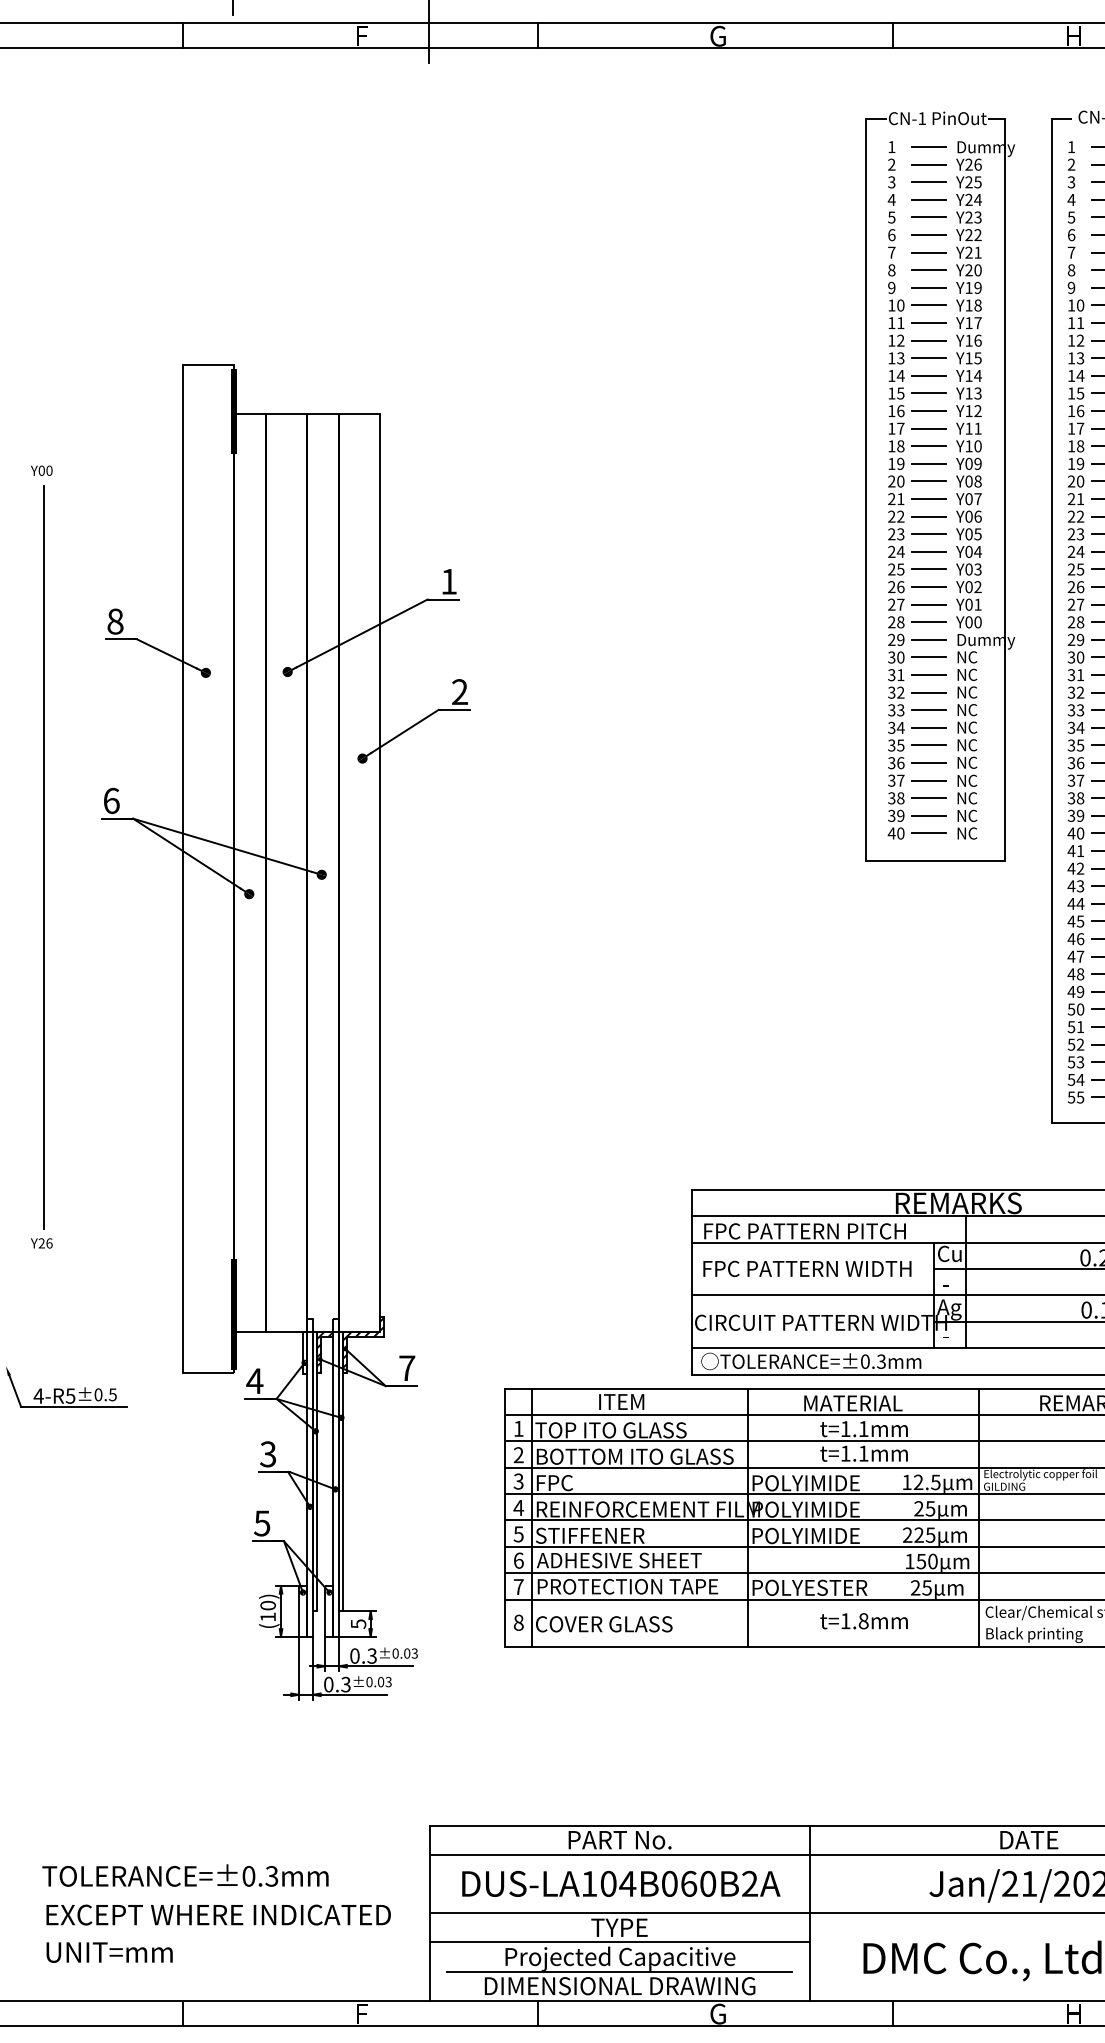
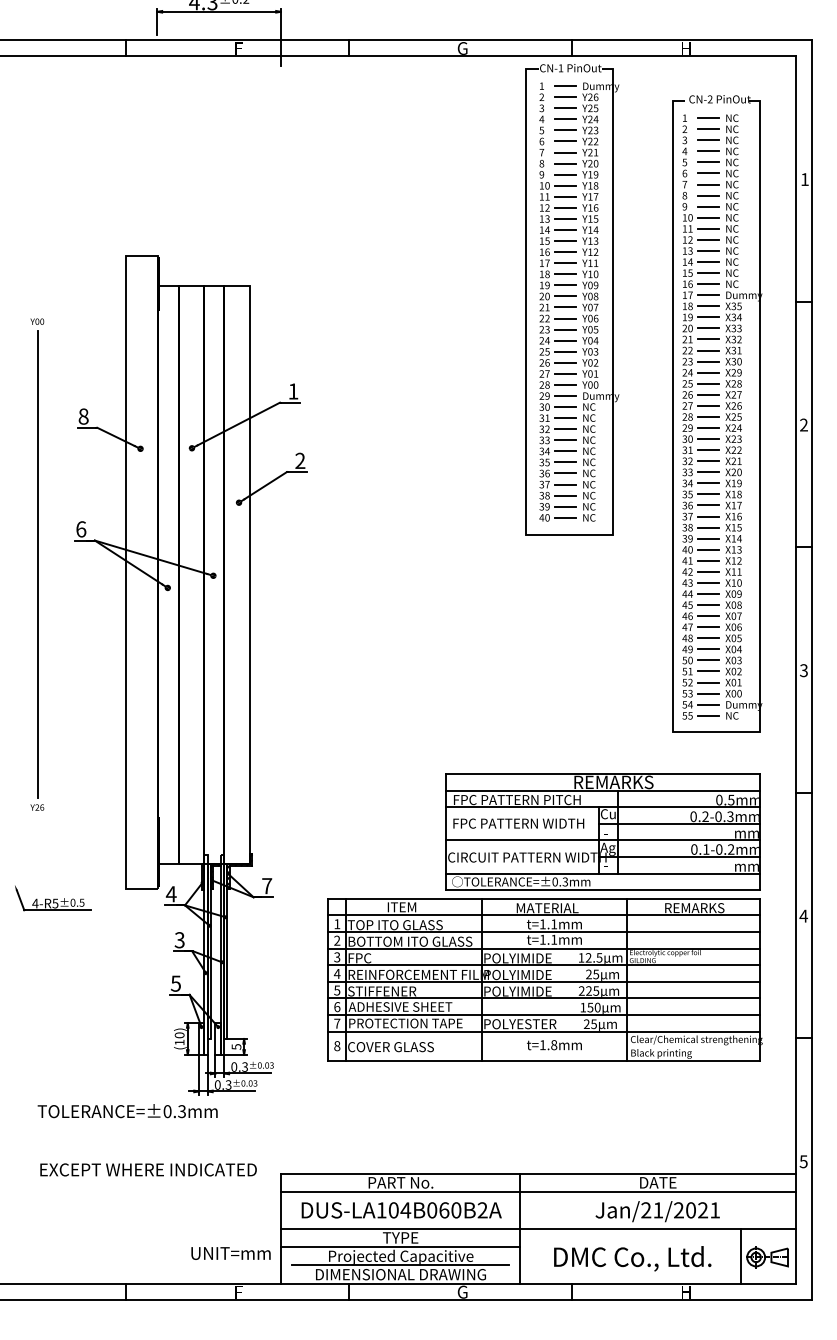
part: (940, 486) -> (572, 299), moved
text: (185, 1876) -> (127, 1111), moved
text: (218, 1914) -> (148, 1169), moved
text: (108, 1952) -> (230, 1253), moved

